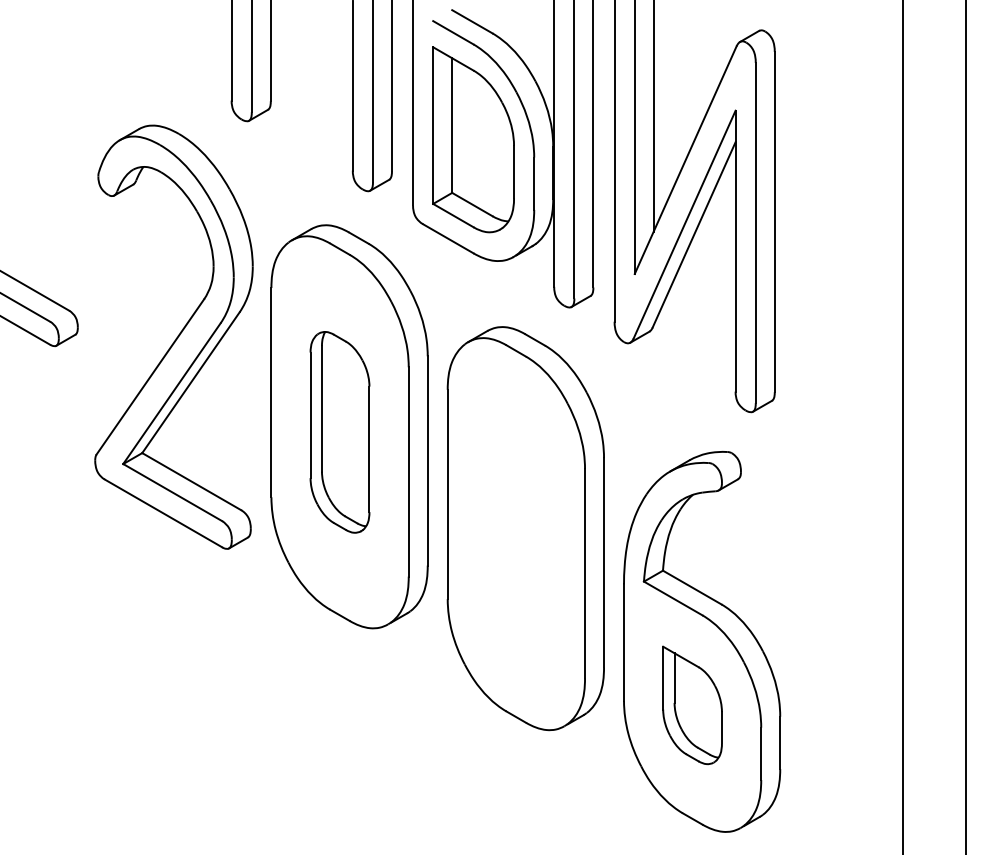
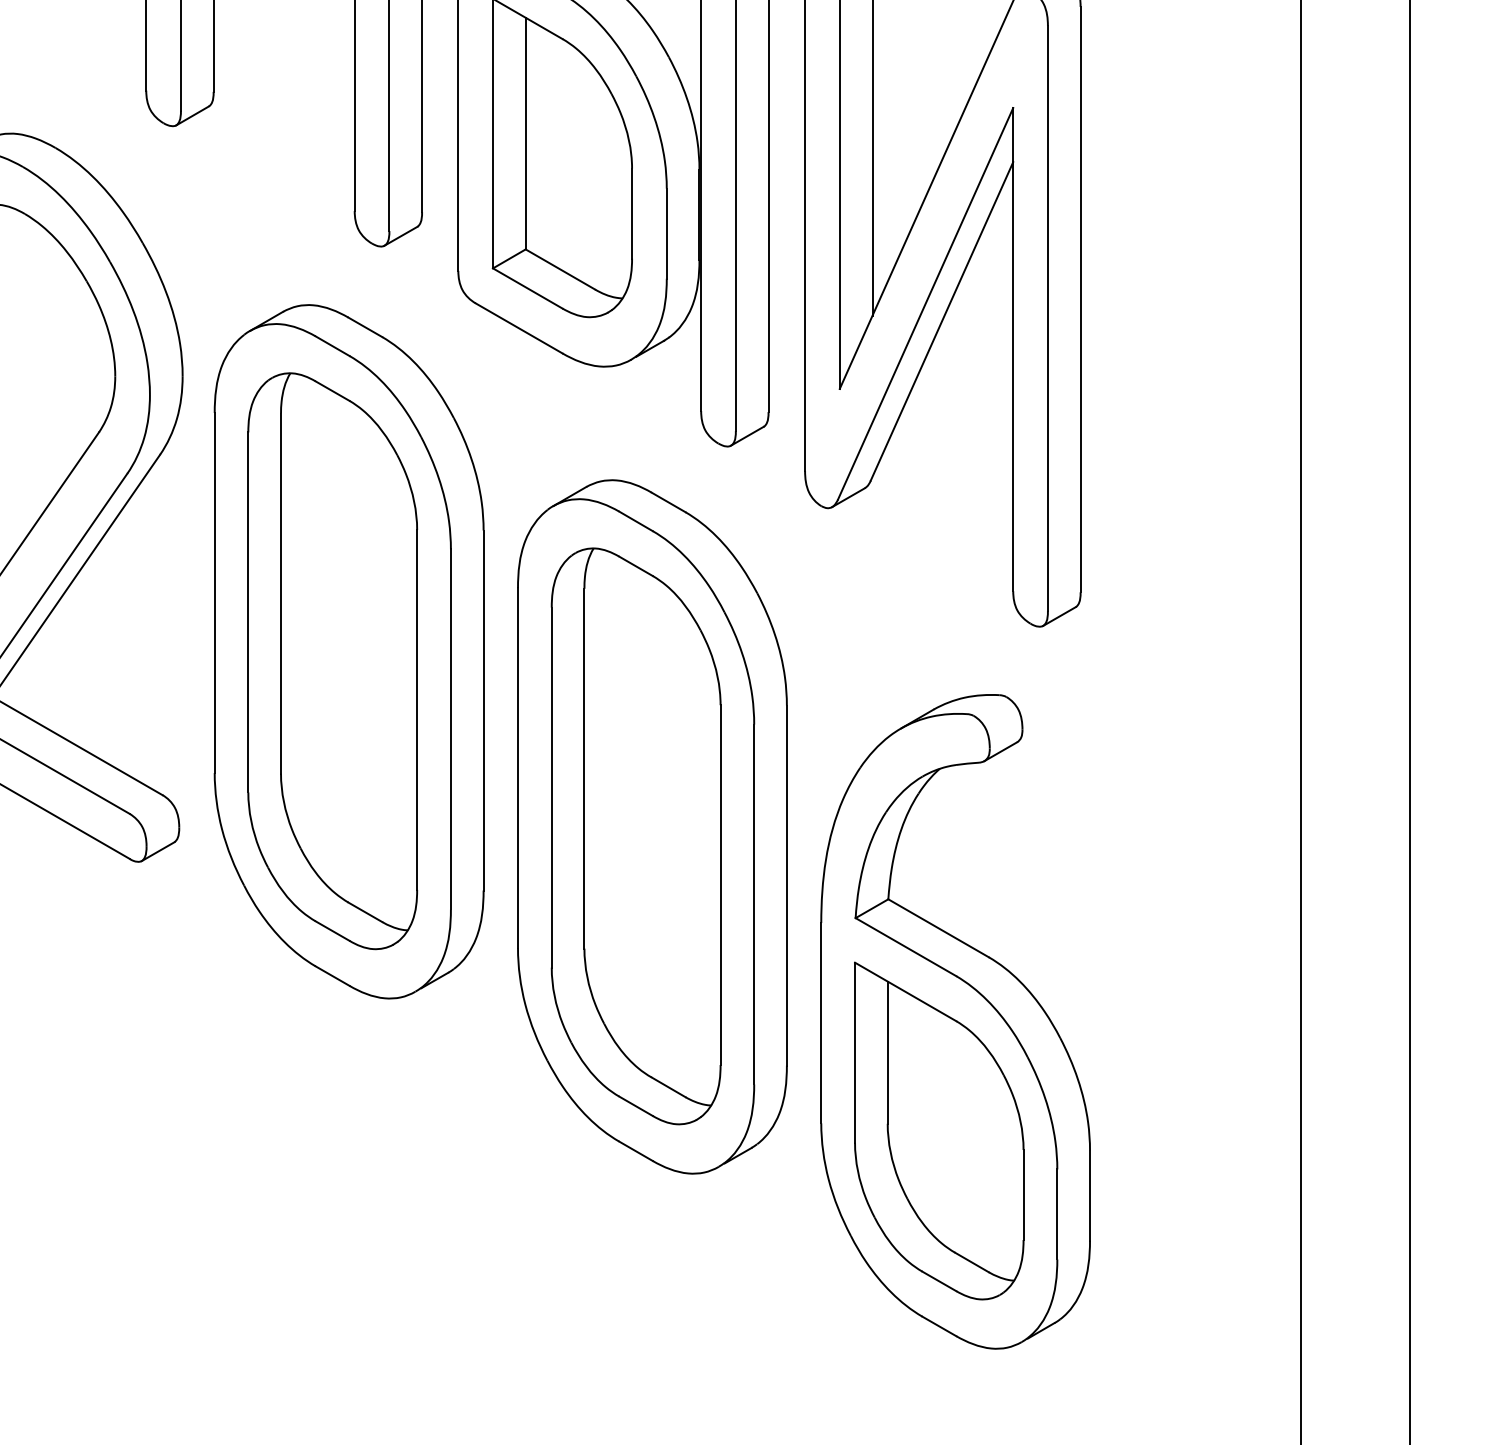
part: (339, 432) -> (331, 661), size x1.67
part: (516, 533) -> (636, 835), added
part: (692, 705) -> (939, 1131), size x1.67

